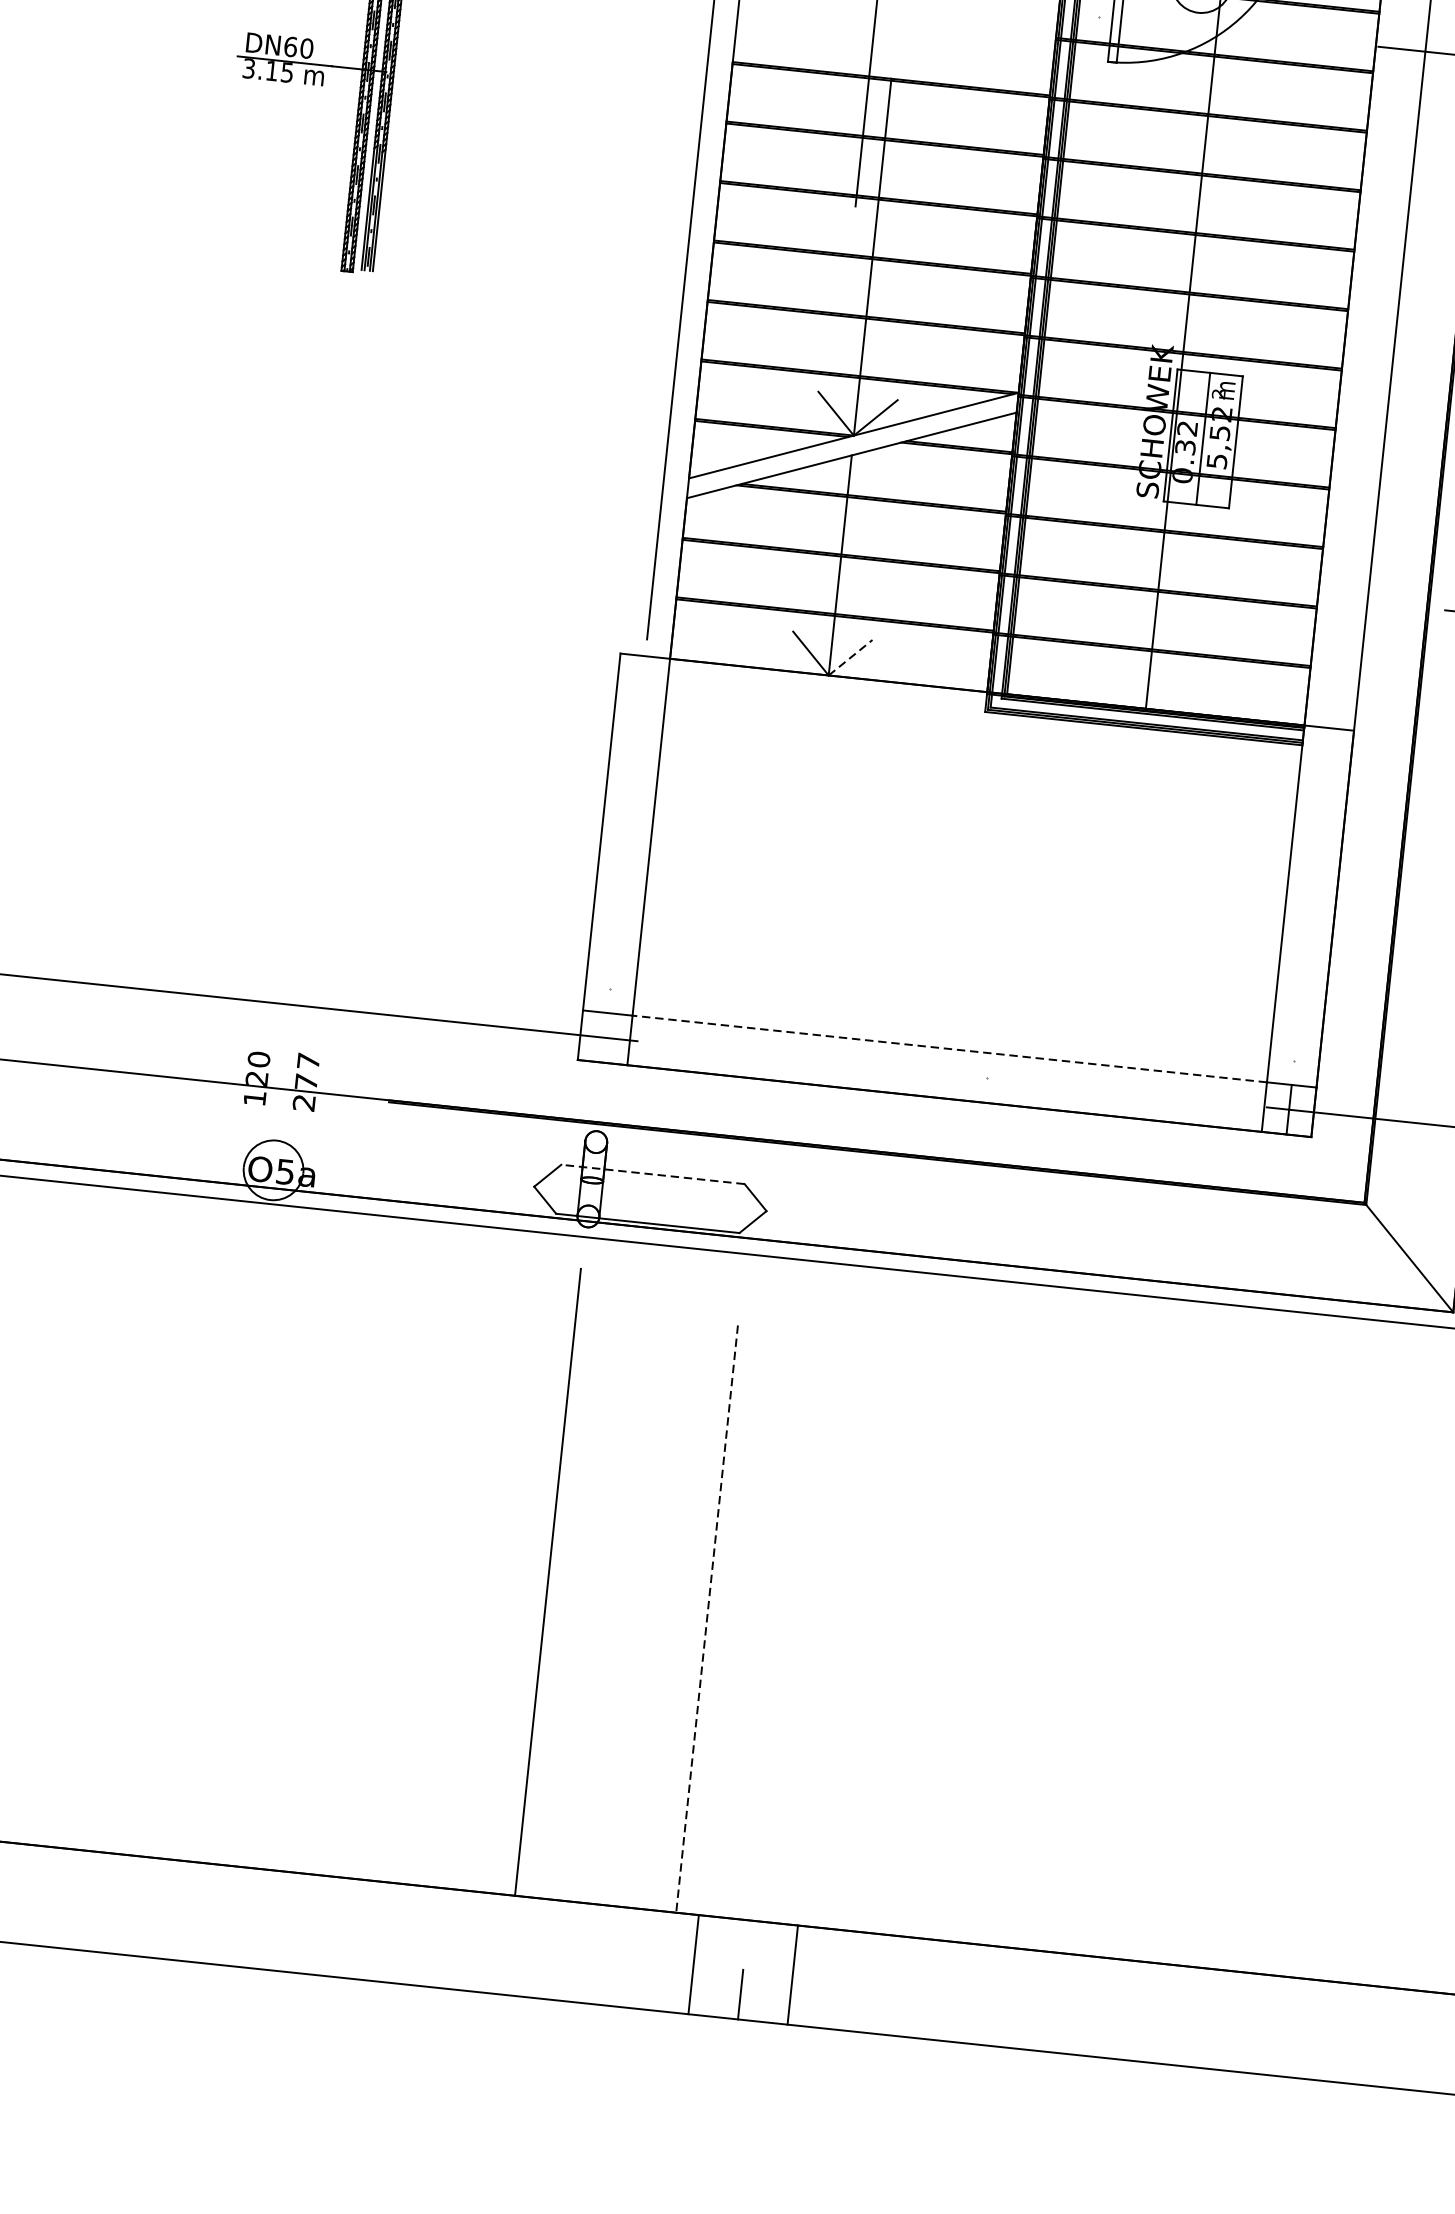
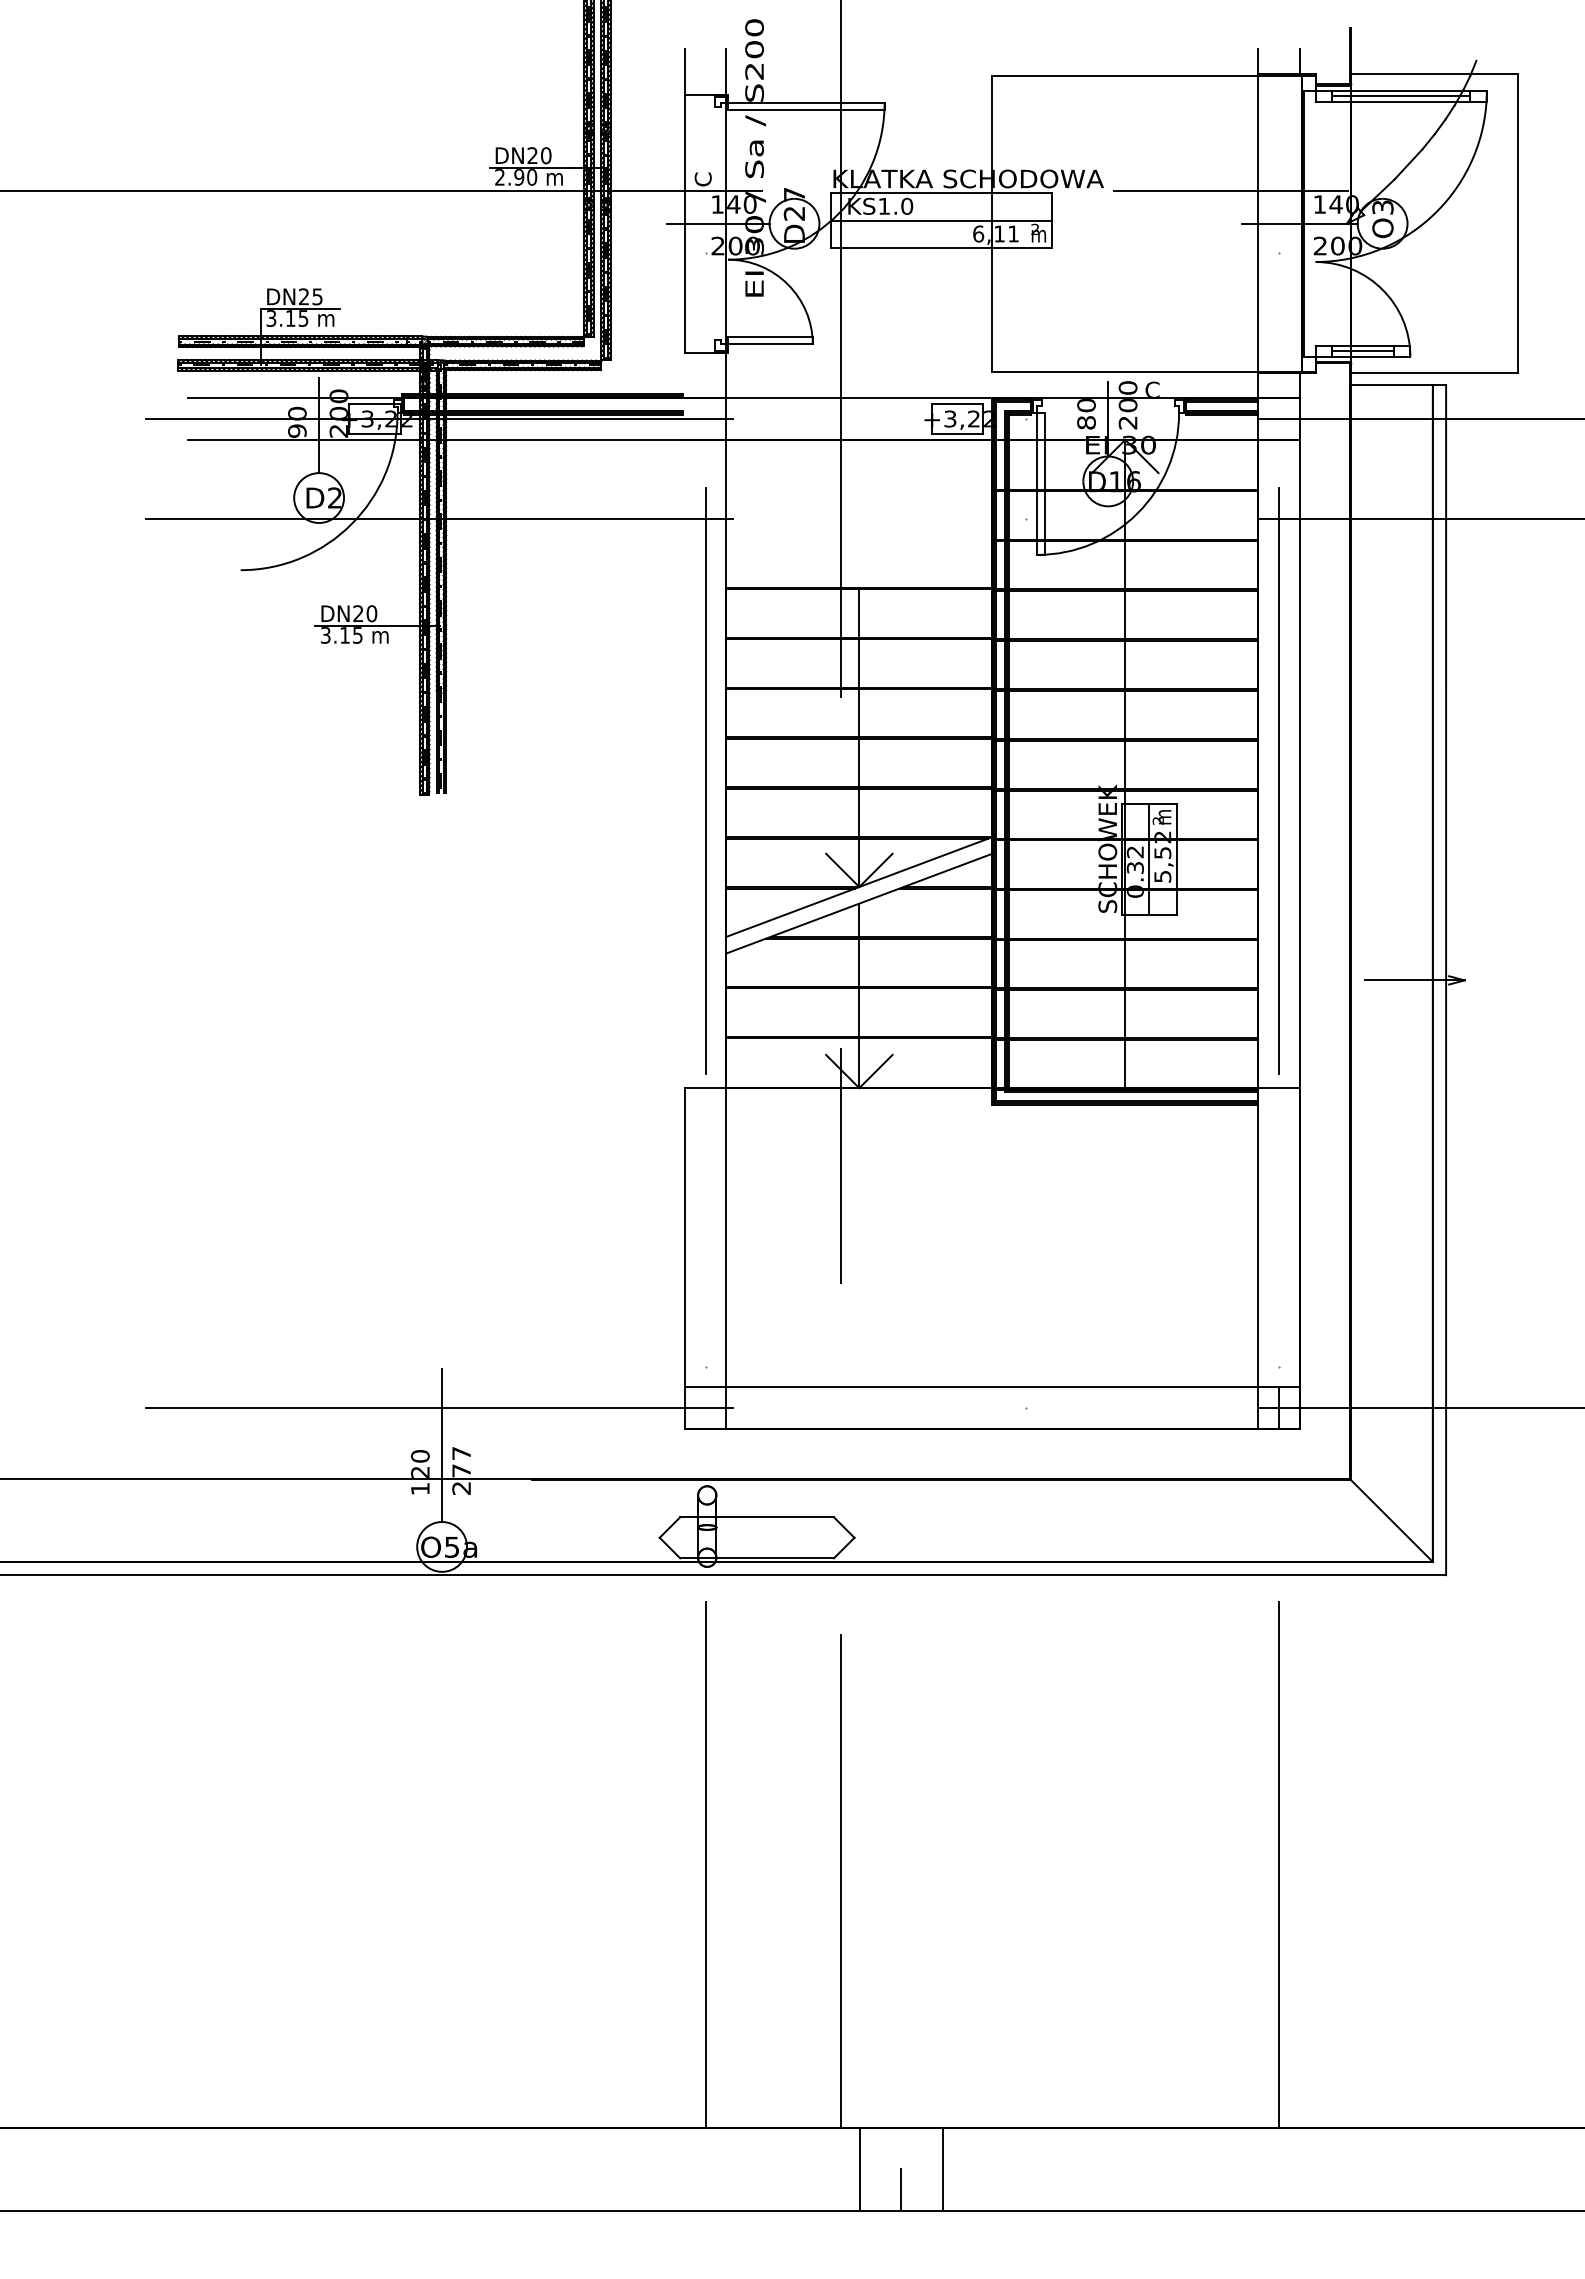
text: (290, 46) -> (358, 613), DN60 -> DN20
line: (1368, 361) -> (1279, 780), added
line: (850, 657) -> (875, 1071), dashed -> solid
line: (796, 765) -> (840, 1165), added
line: (286, 1049) -> (442, 1445), added
line: (949, 1049) -> (992, 1387), dashed -> solid
line: (653, 1174) -> (757, 1517), dashed -> solid
line: (706, 1619) -> (840, 1881), dashed -> solid
line: (1232, 1654) -> (1279, 1864), added

